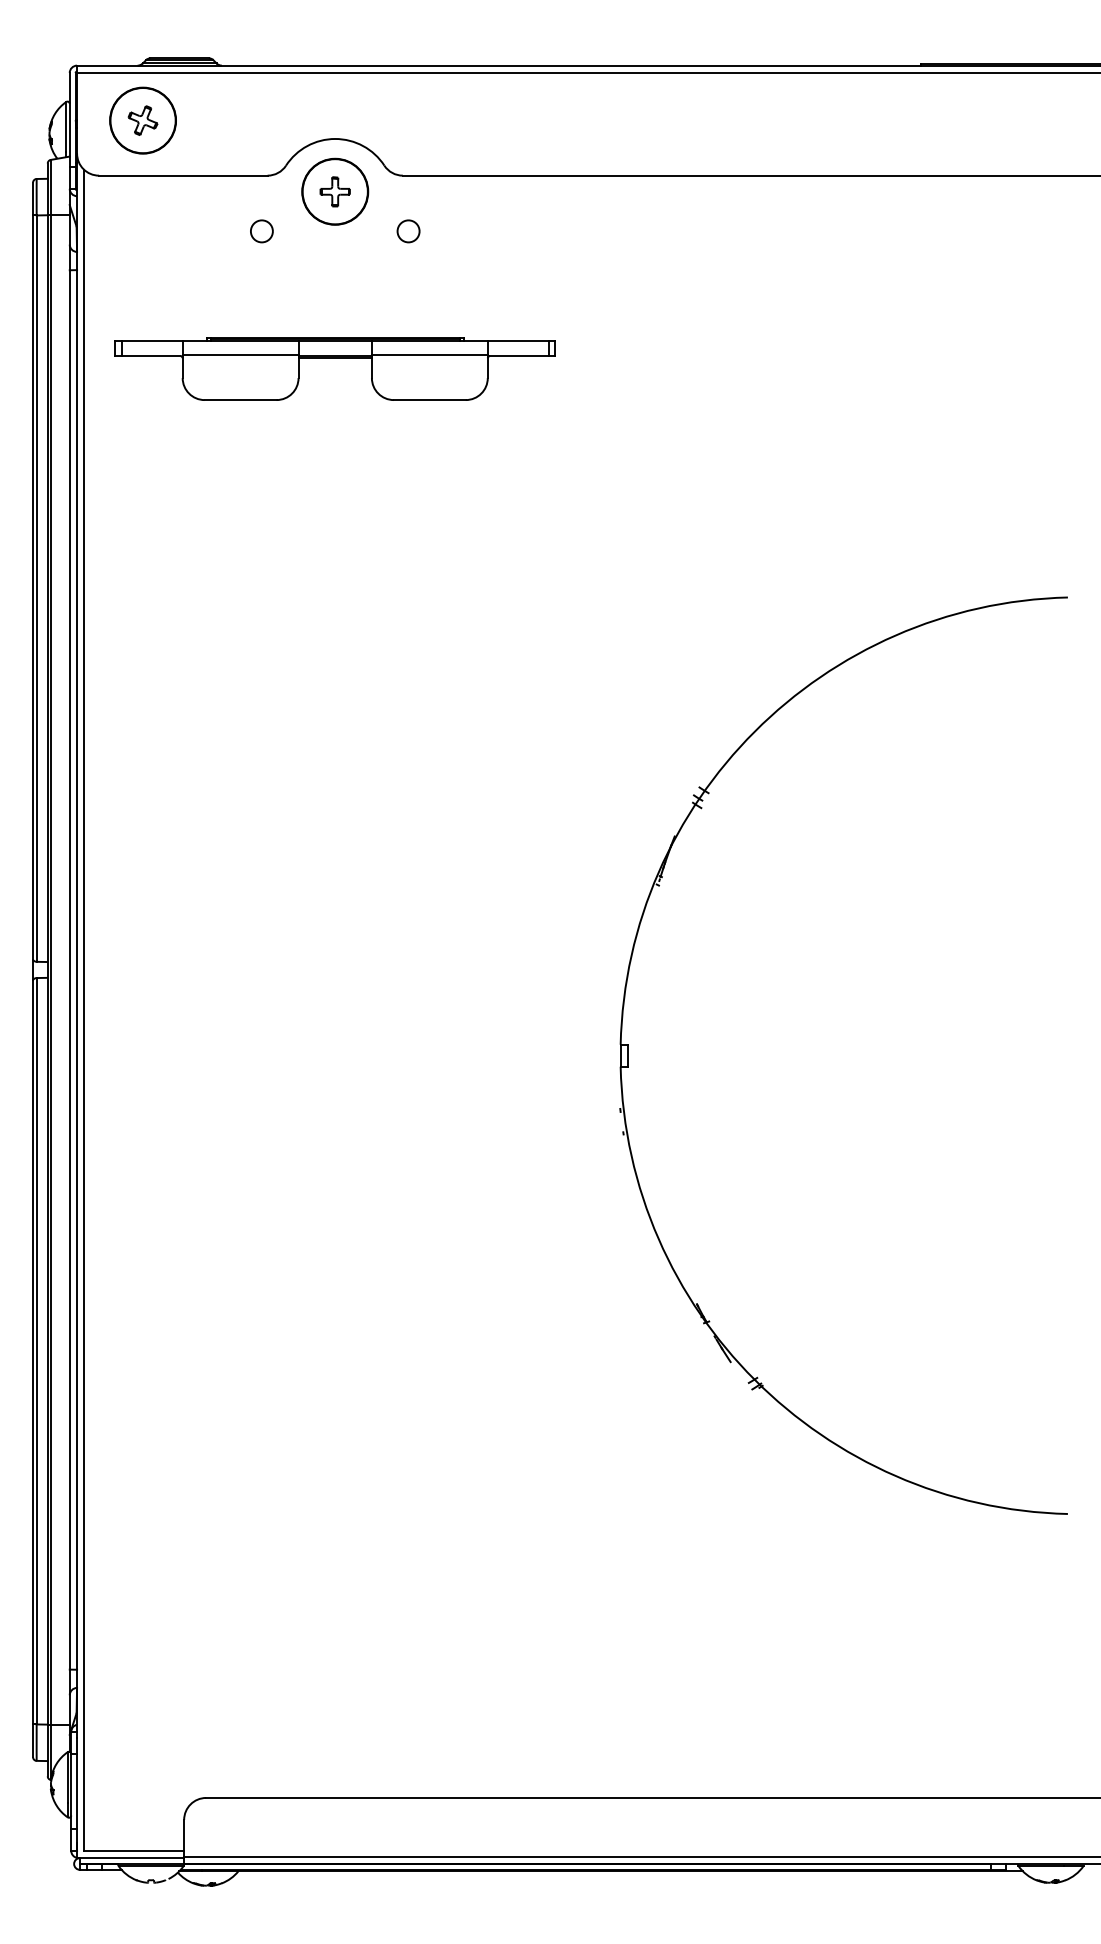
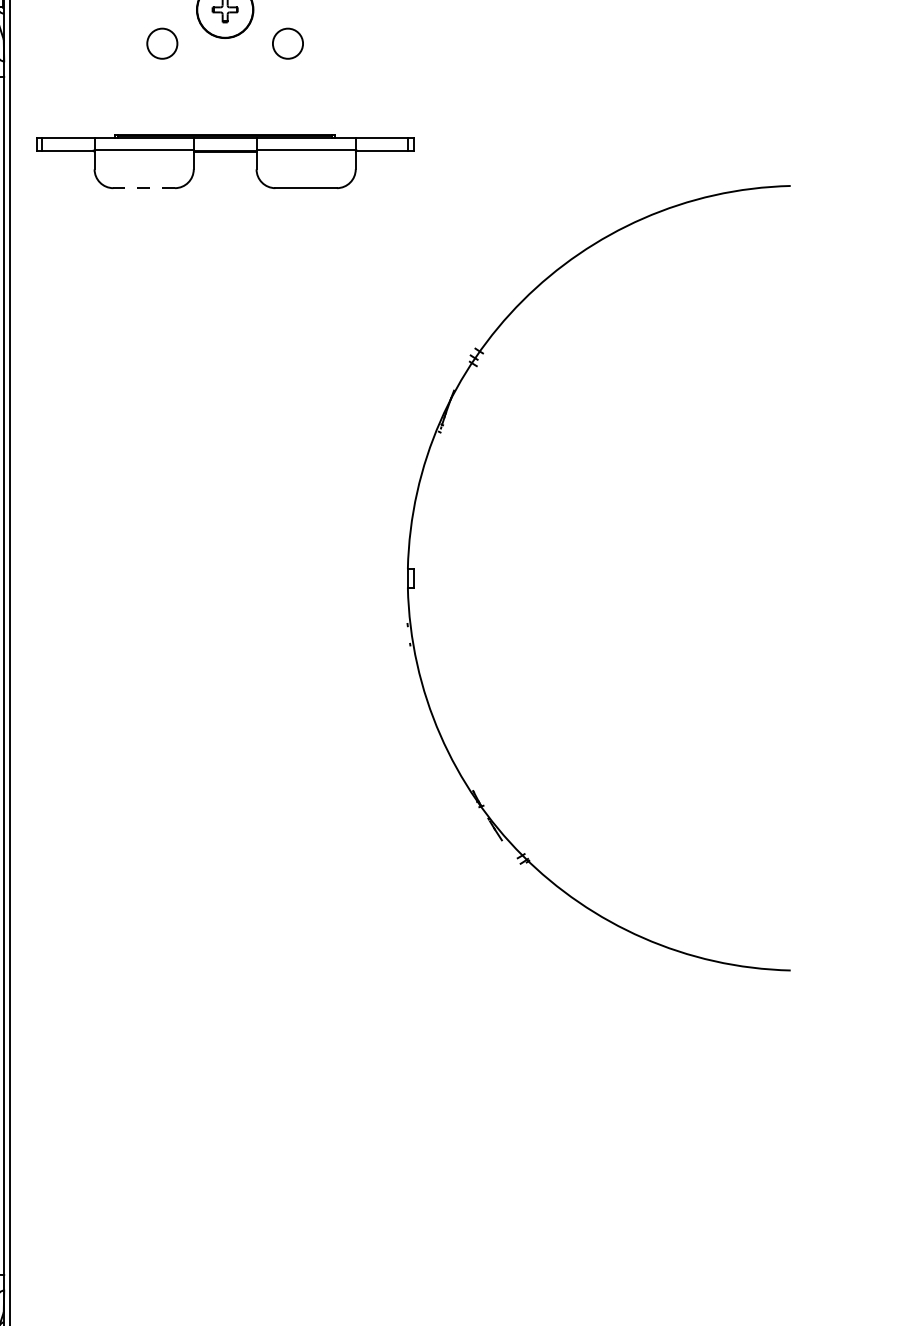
circle: (261, 231) -> (162, 43), size x1.6
circle: (408, 231) -> (287, 43), size x1.6
line: (240, 400) -> (144, 188), solid -> dashed
part: (628, 1055) -> (414, 578), moved

